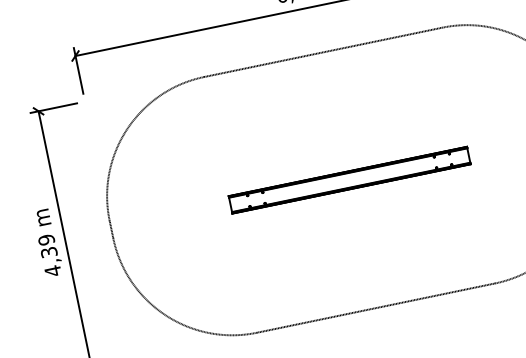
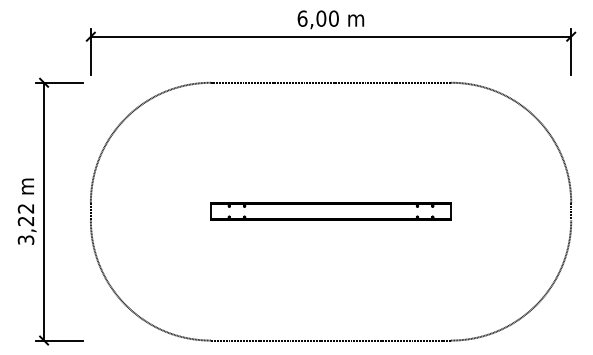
text: (49, 255) -> (25, 224), 4,39 -> 3,22

